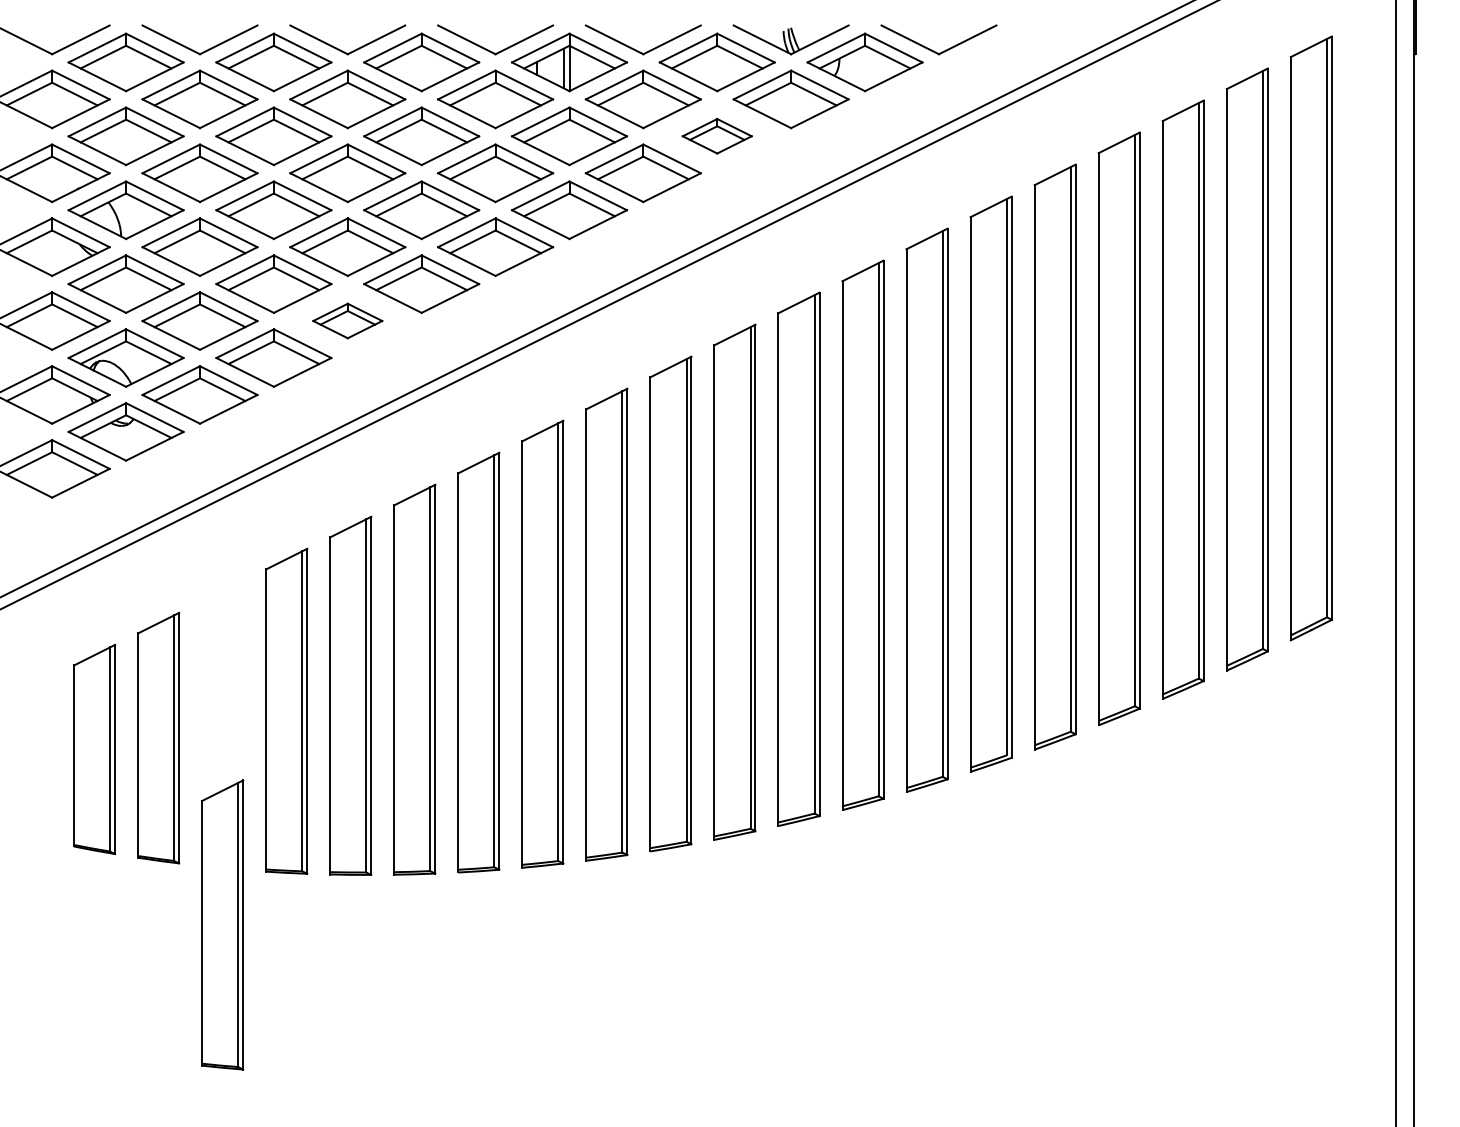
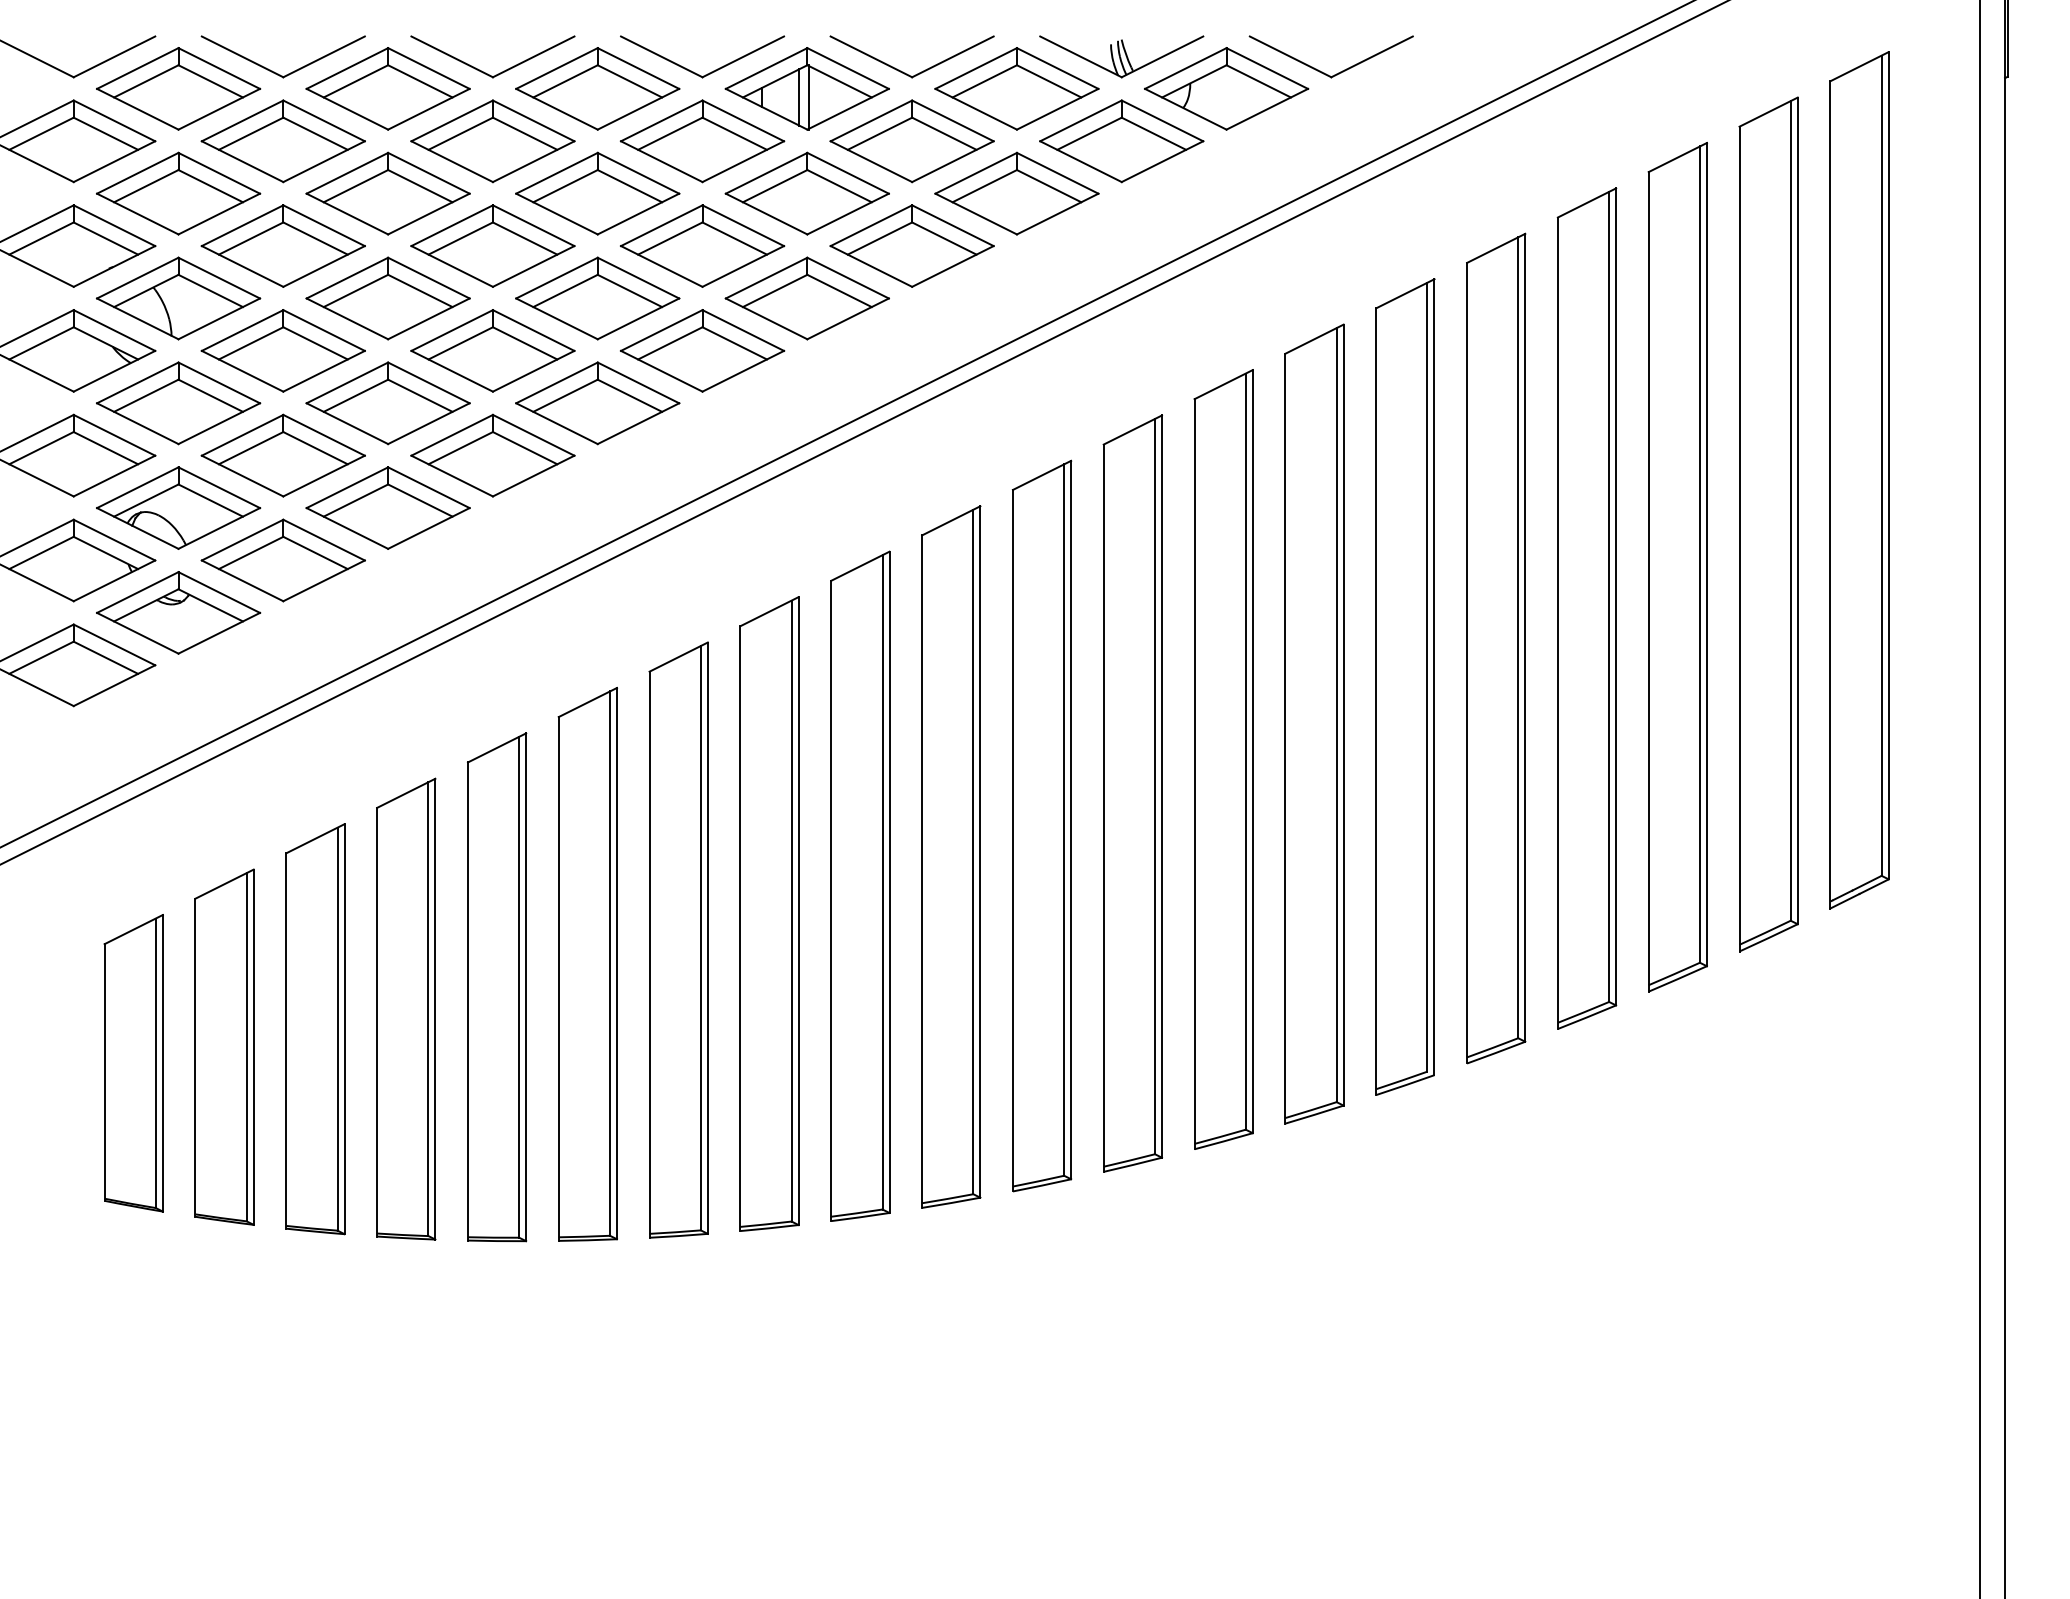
part: (716, 136) -> (1016, 193), size x1.67
part: (347, 320) -> (492, 455), size x1.67
part: (222, 925) -> (315, 1029), moved

